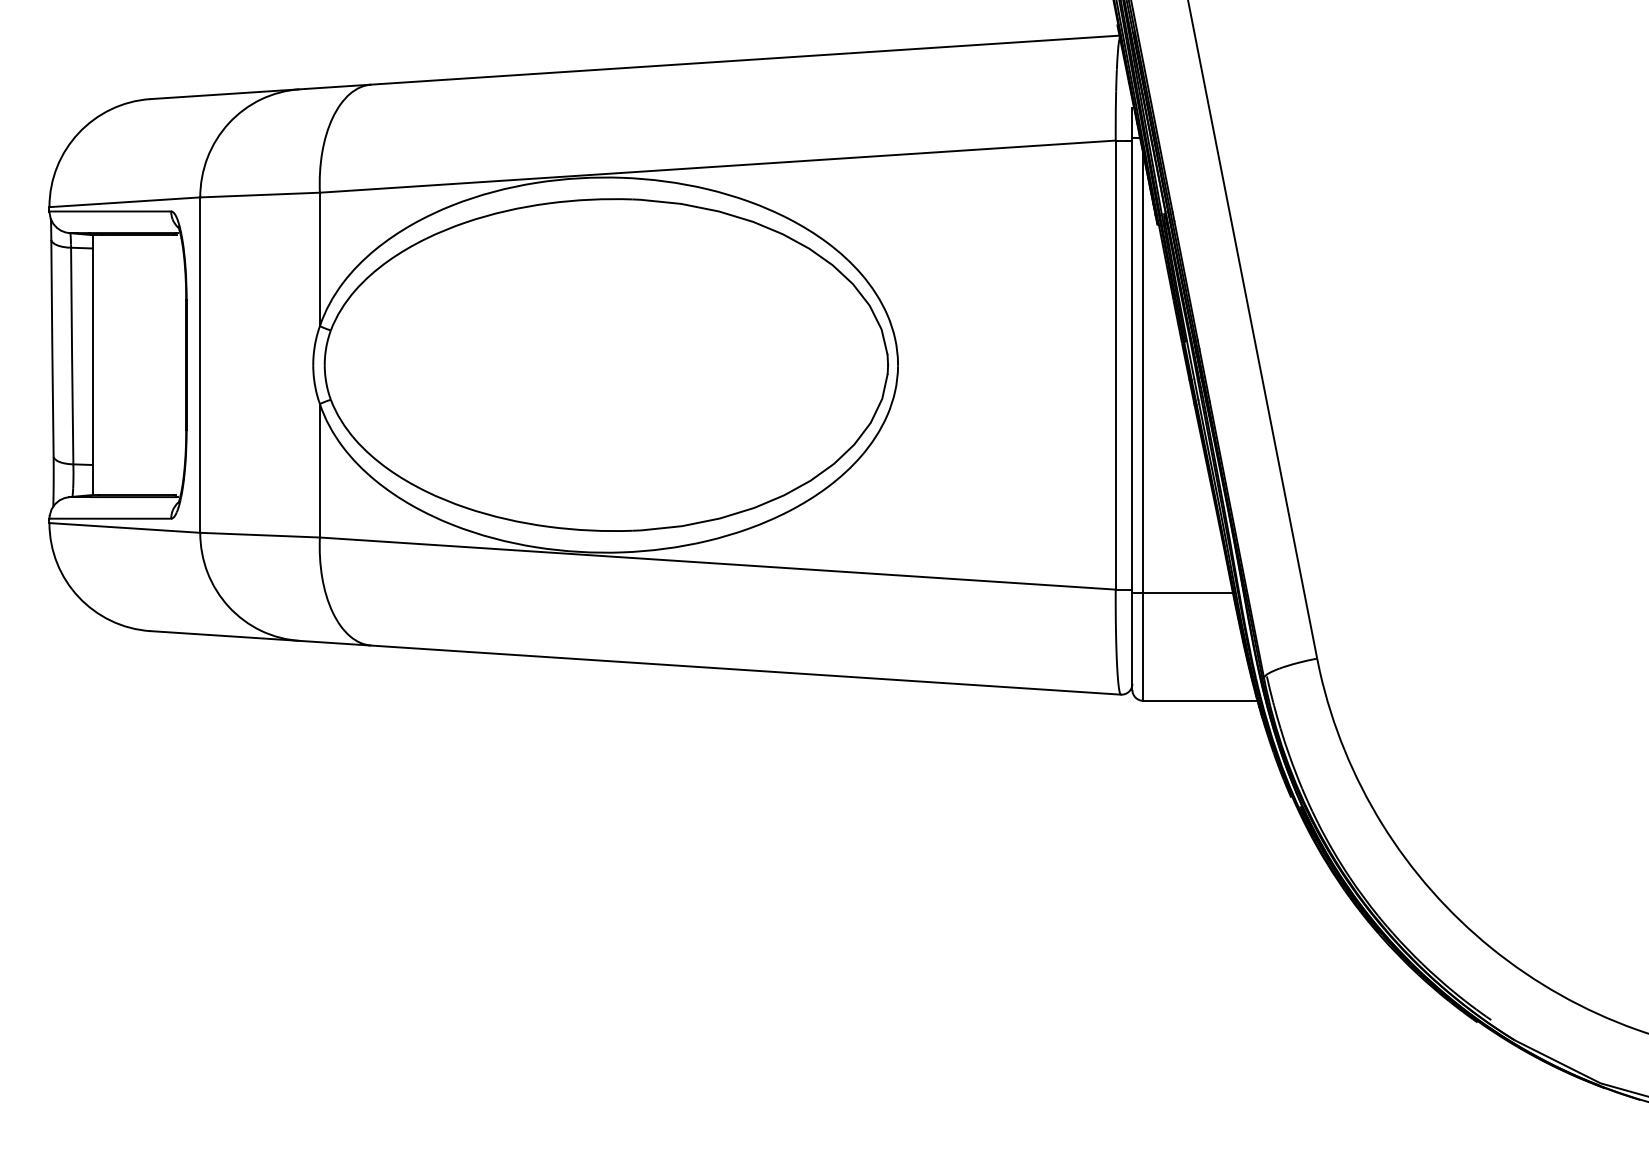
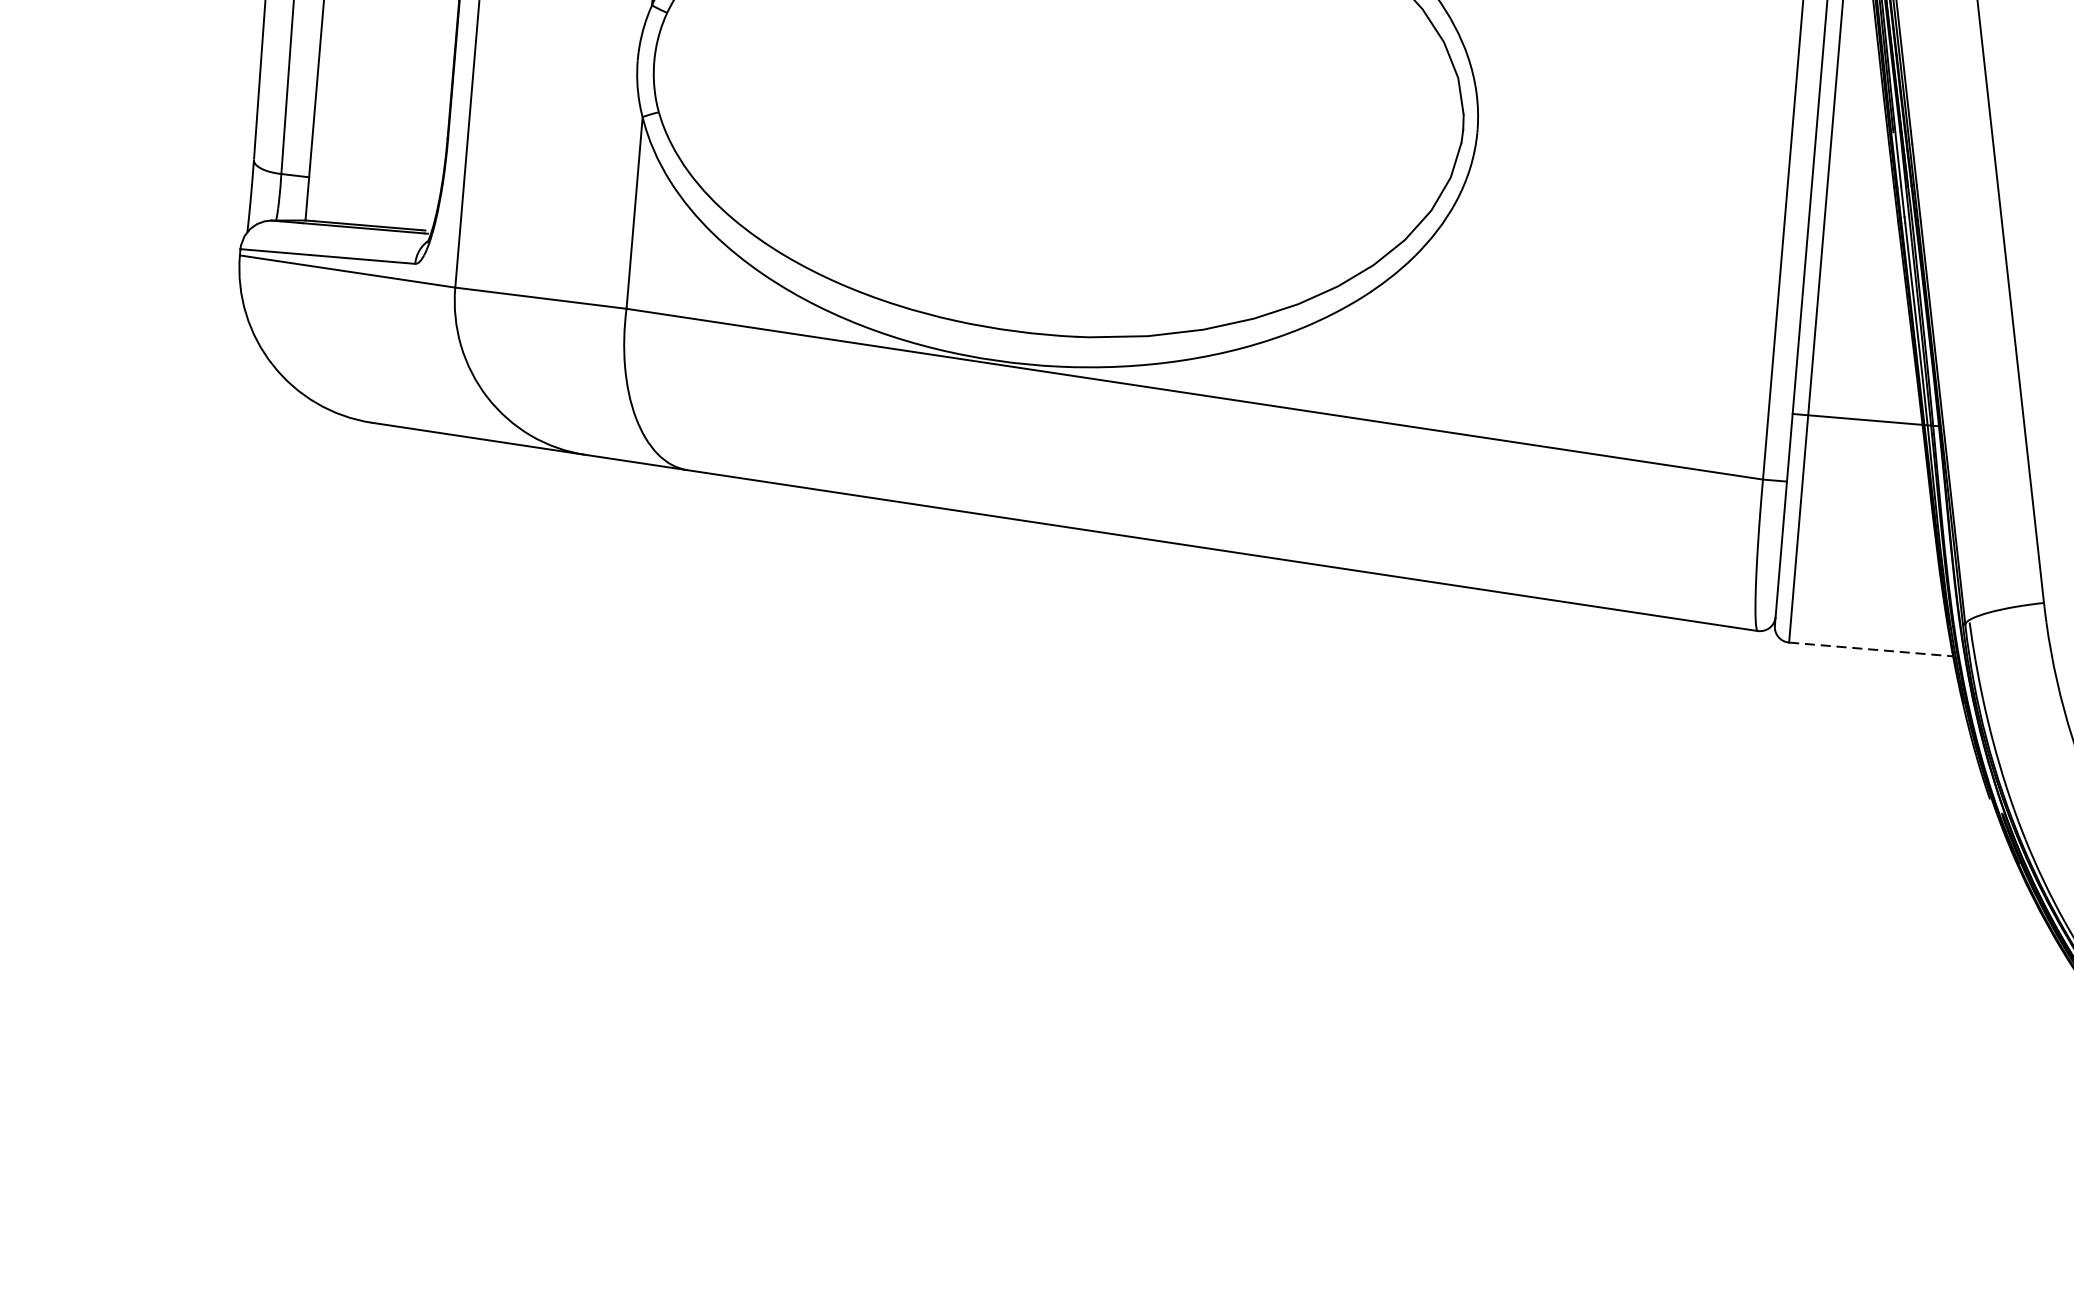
line: (1182, 592) -> (1864, 419), moved
line: (1200, 700) -> (1871, 649), solid -> dashed

